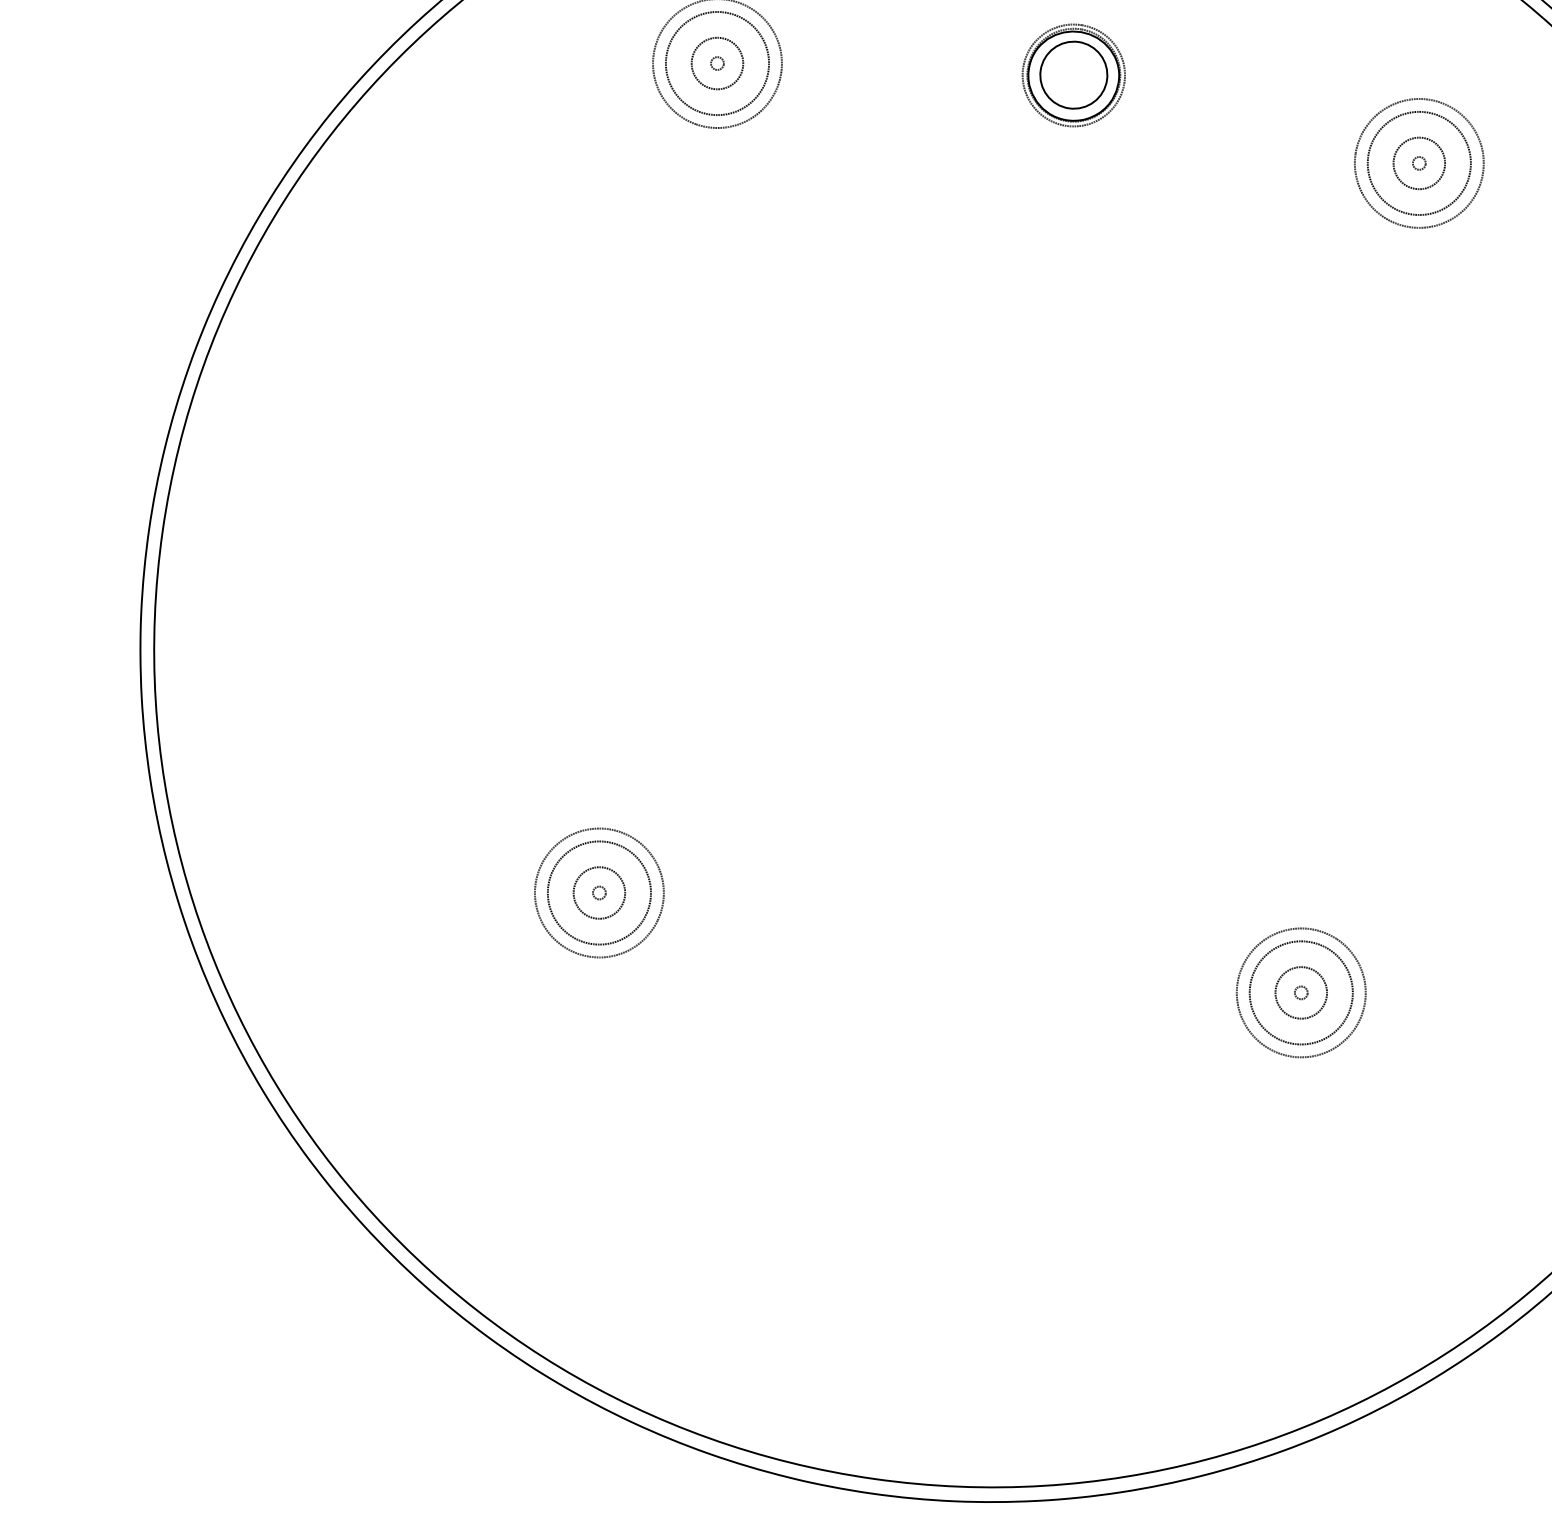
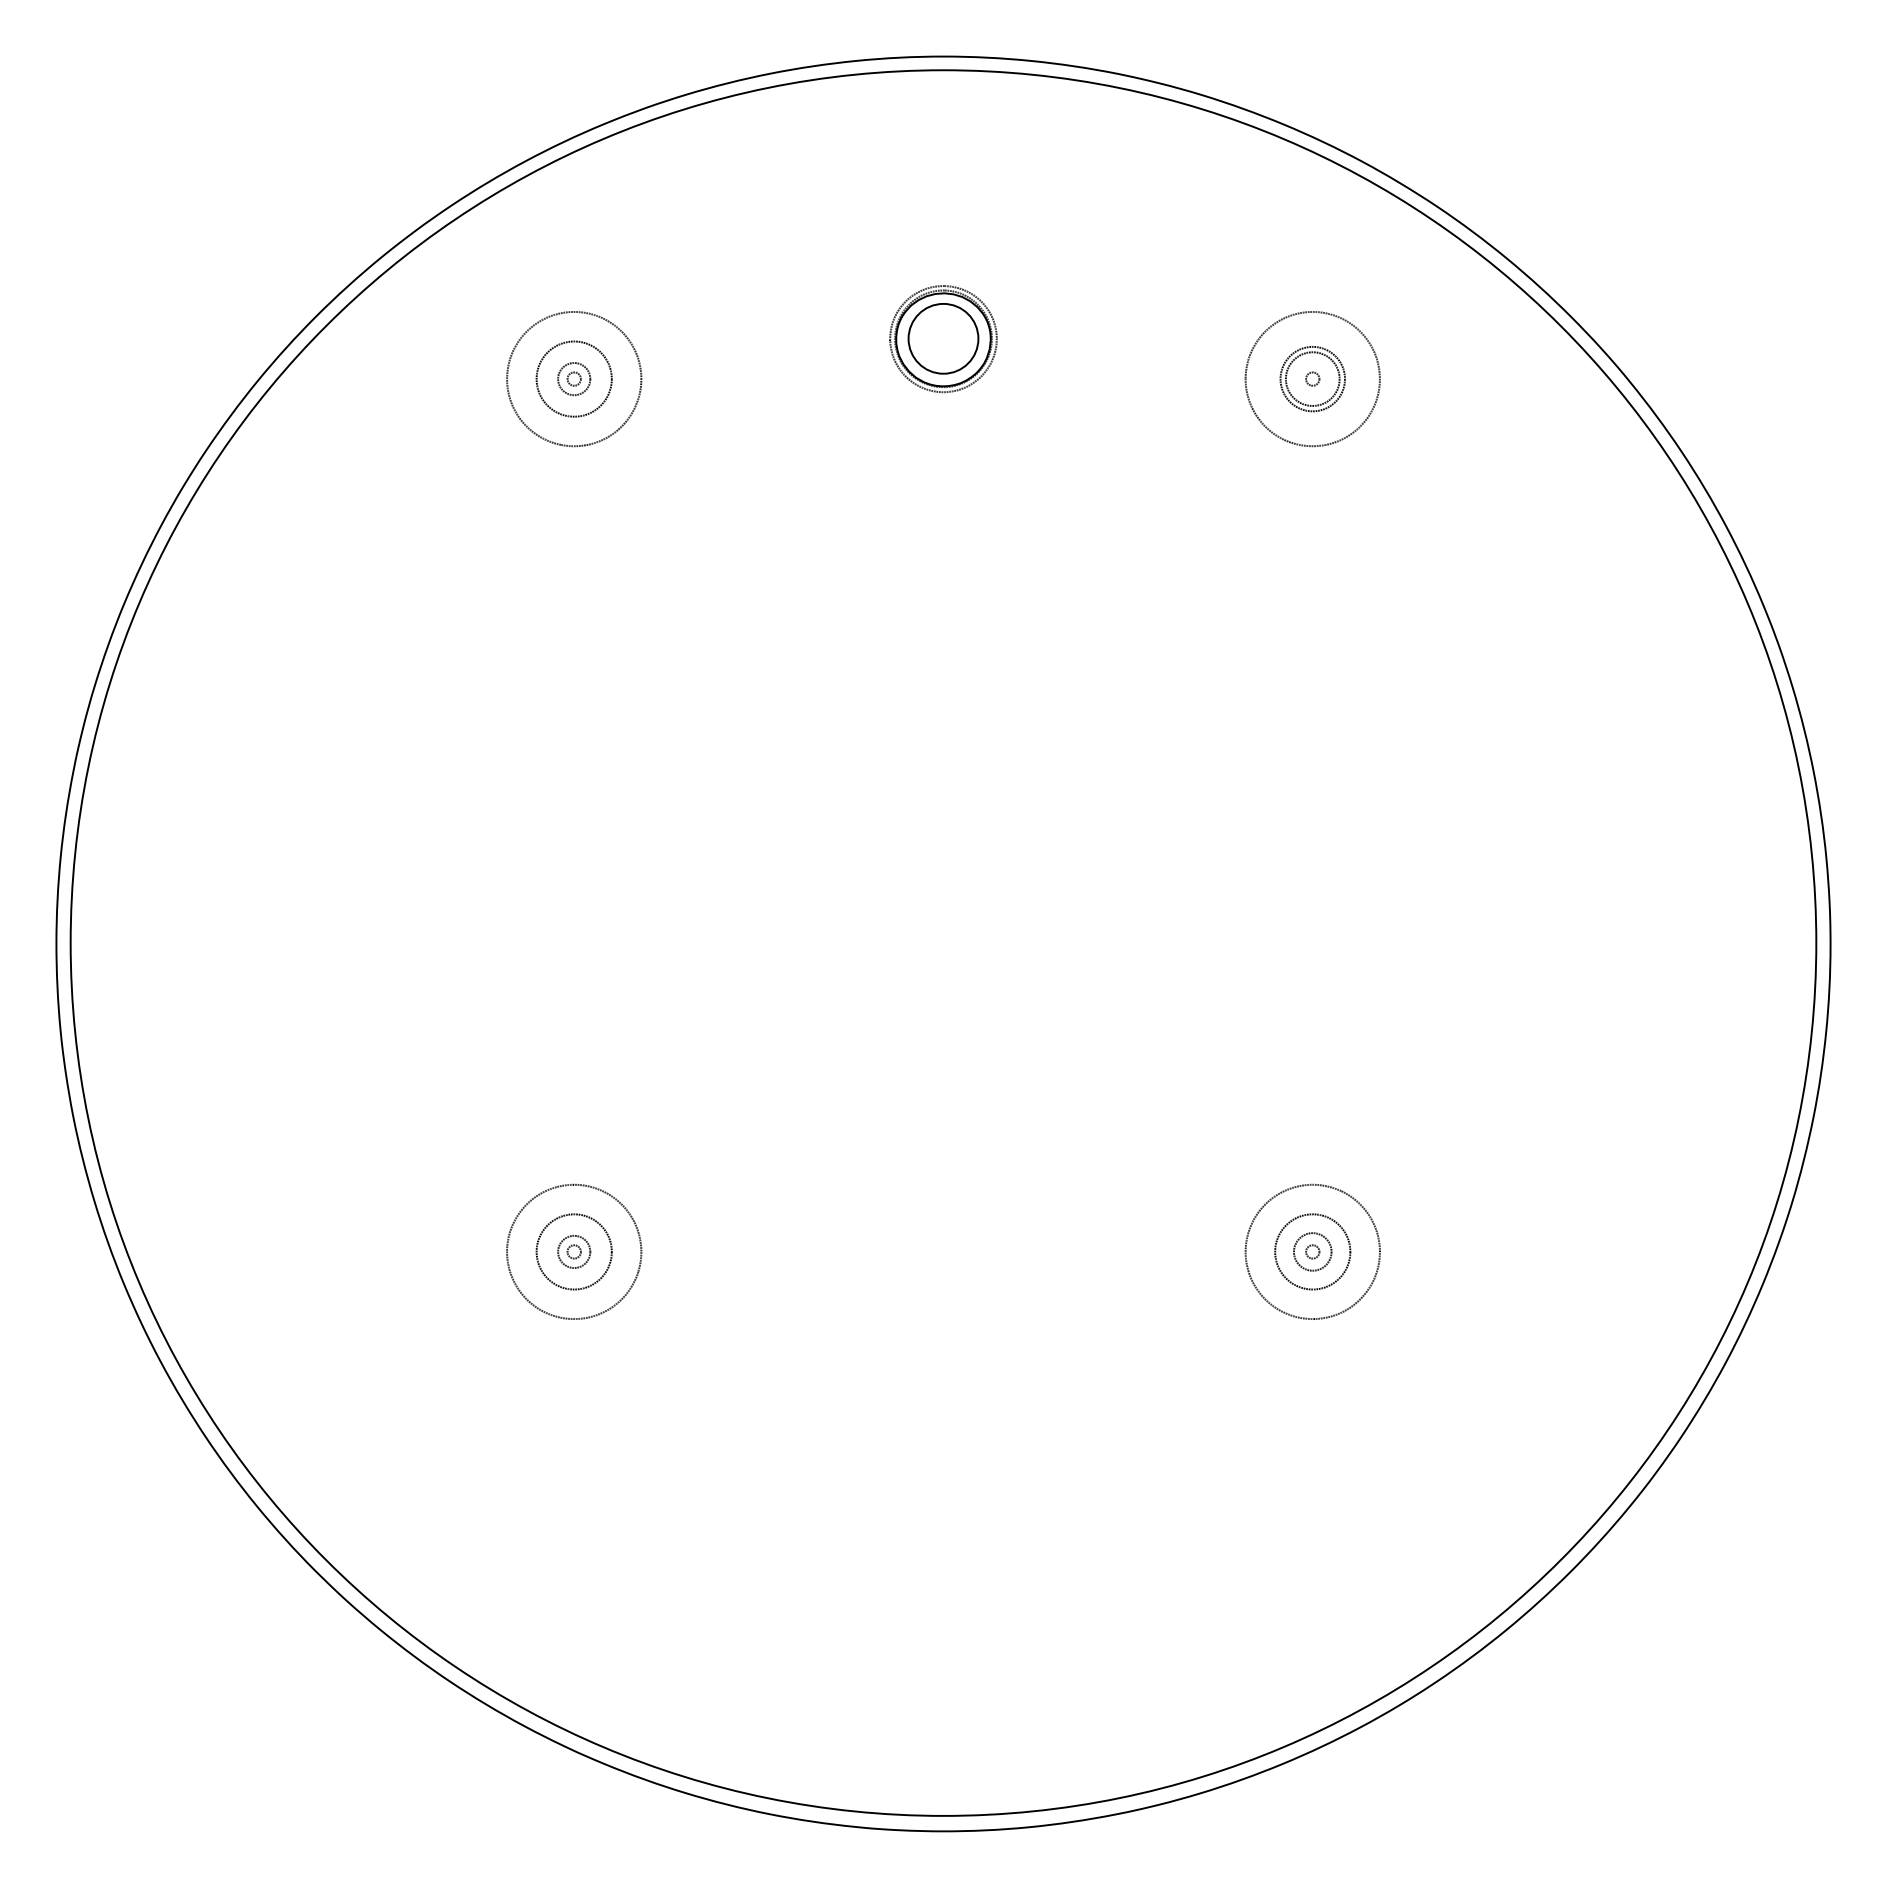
circle: (716, 62) -> (573, 378), size x0.7
circle: (717, 63) -> (574, 378), size x0.6
circle: (1419, 162) -> (1312, 378), size x0.6
circle: (598, 892) -> (573, 1251), size x0.7
circle: (599, 892) -> (574, 1251), size x0.6
circle: (1301, 992) -> (1312, 1251), size x0.7
circle: (1301, 992) -> (1312, 1251), size x0.7

